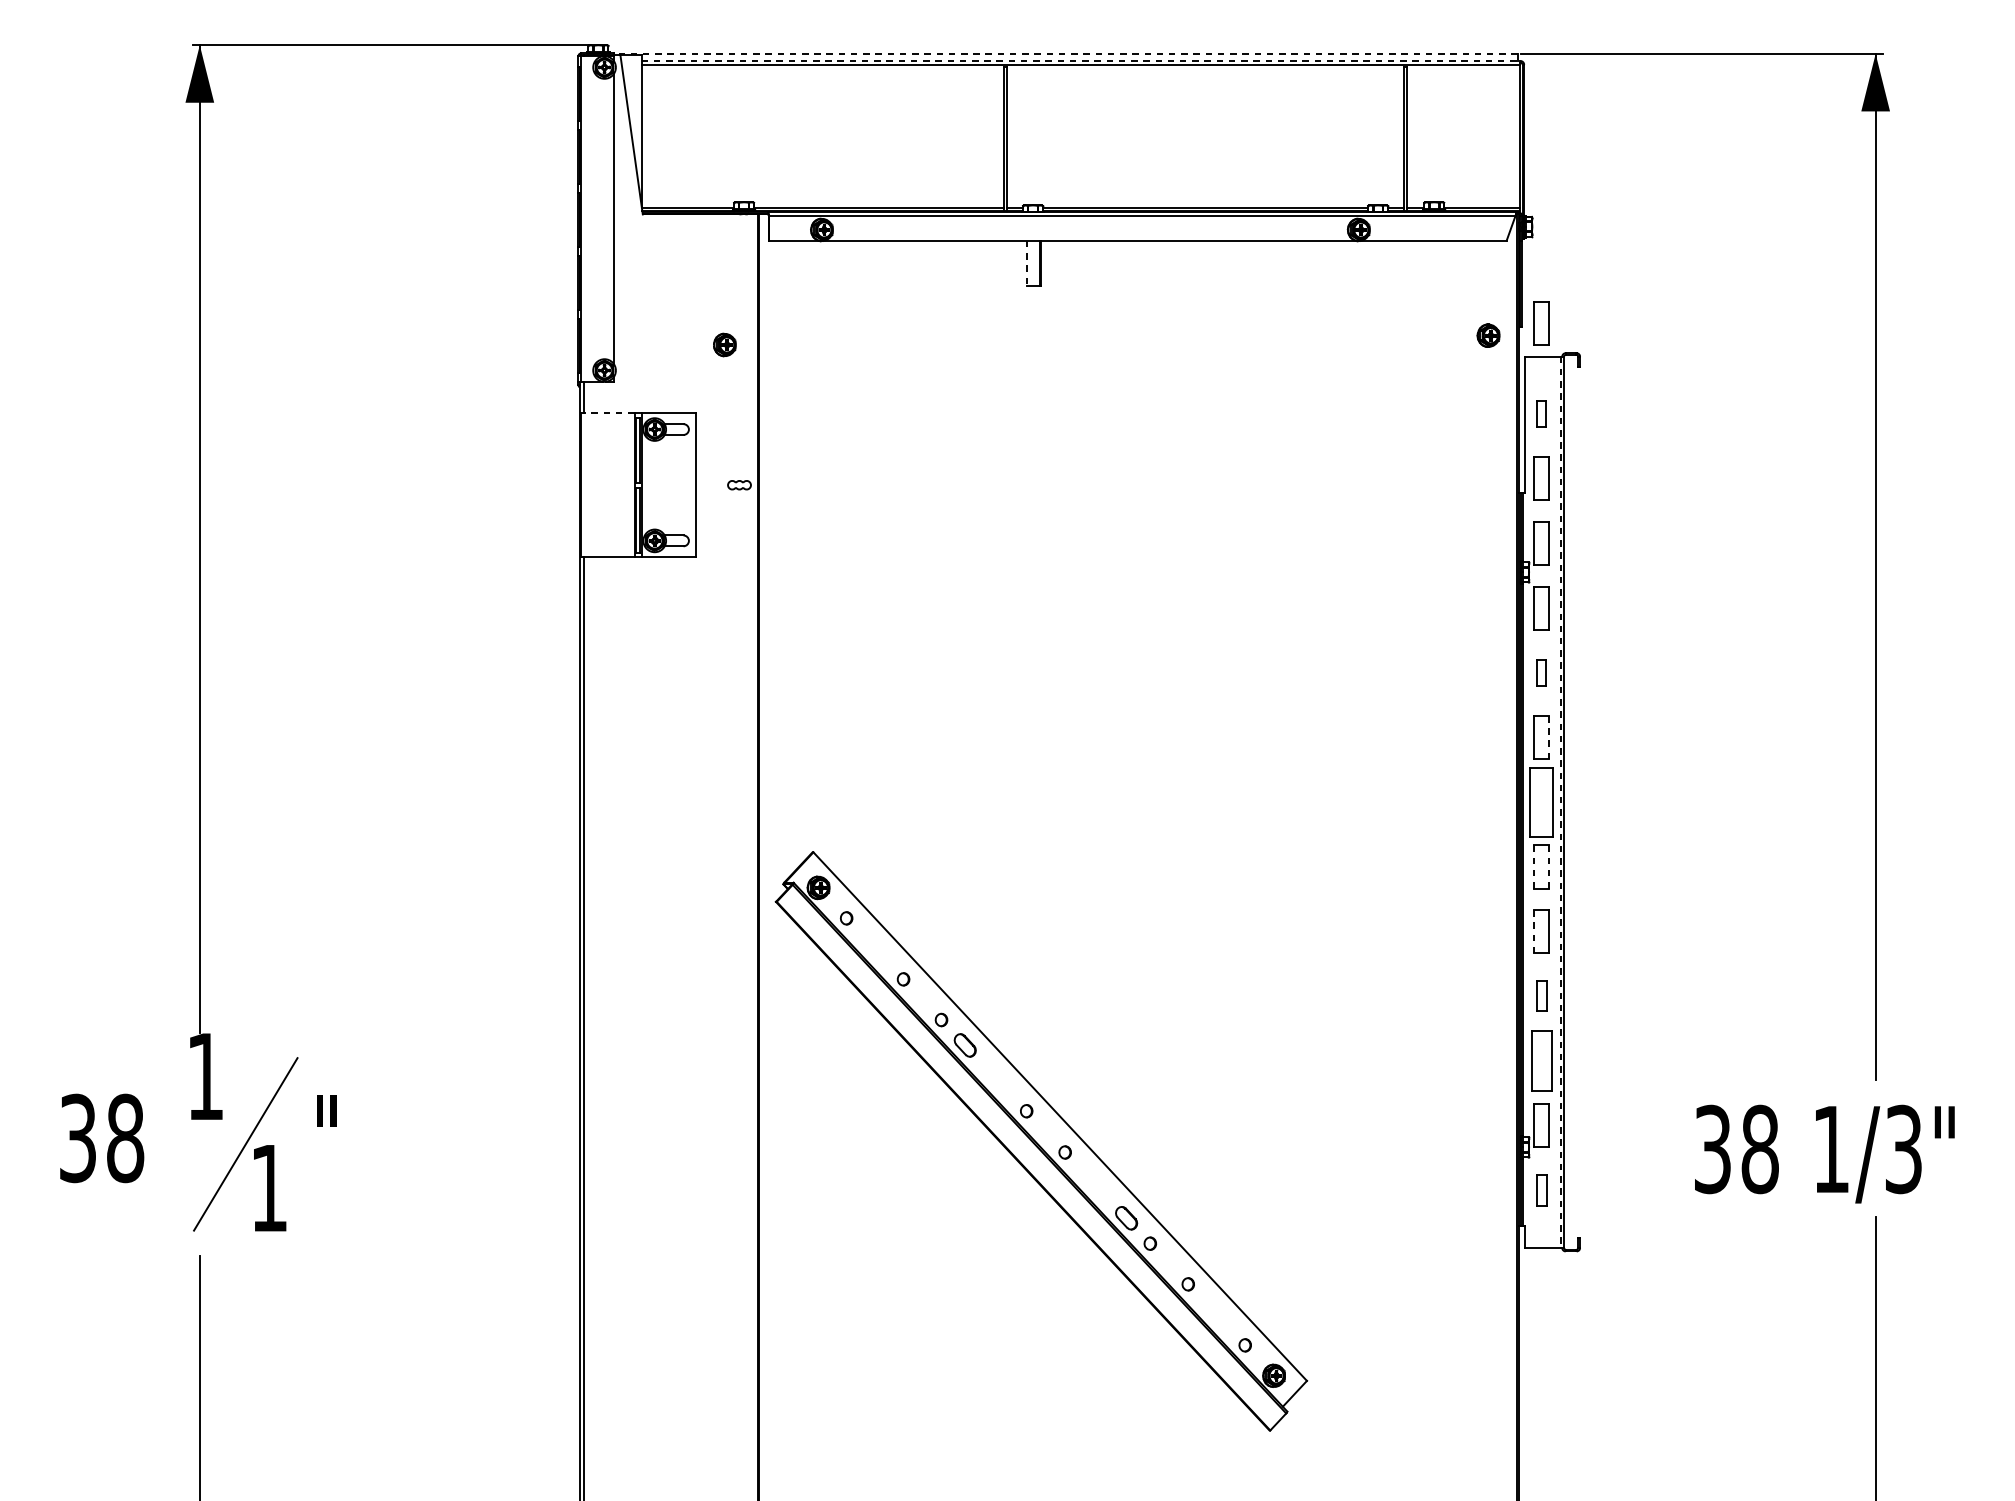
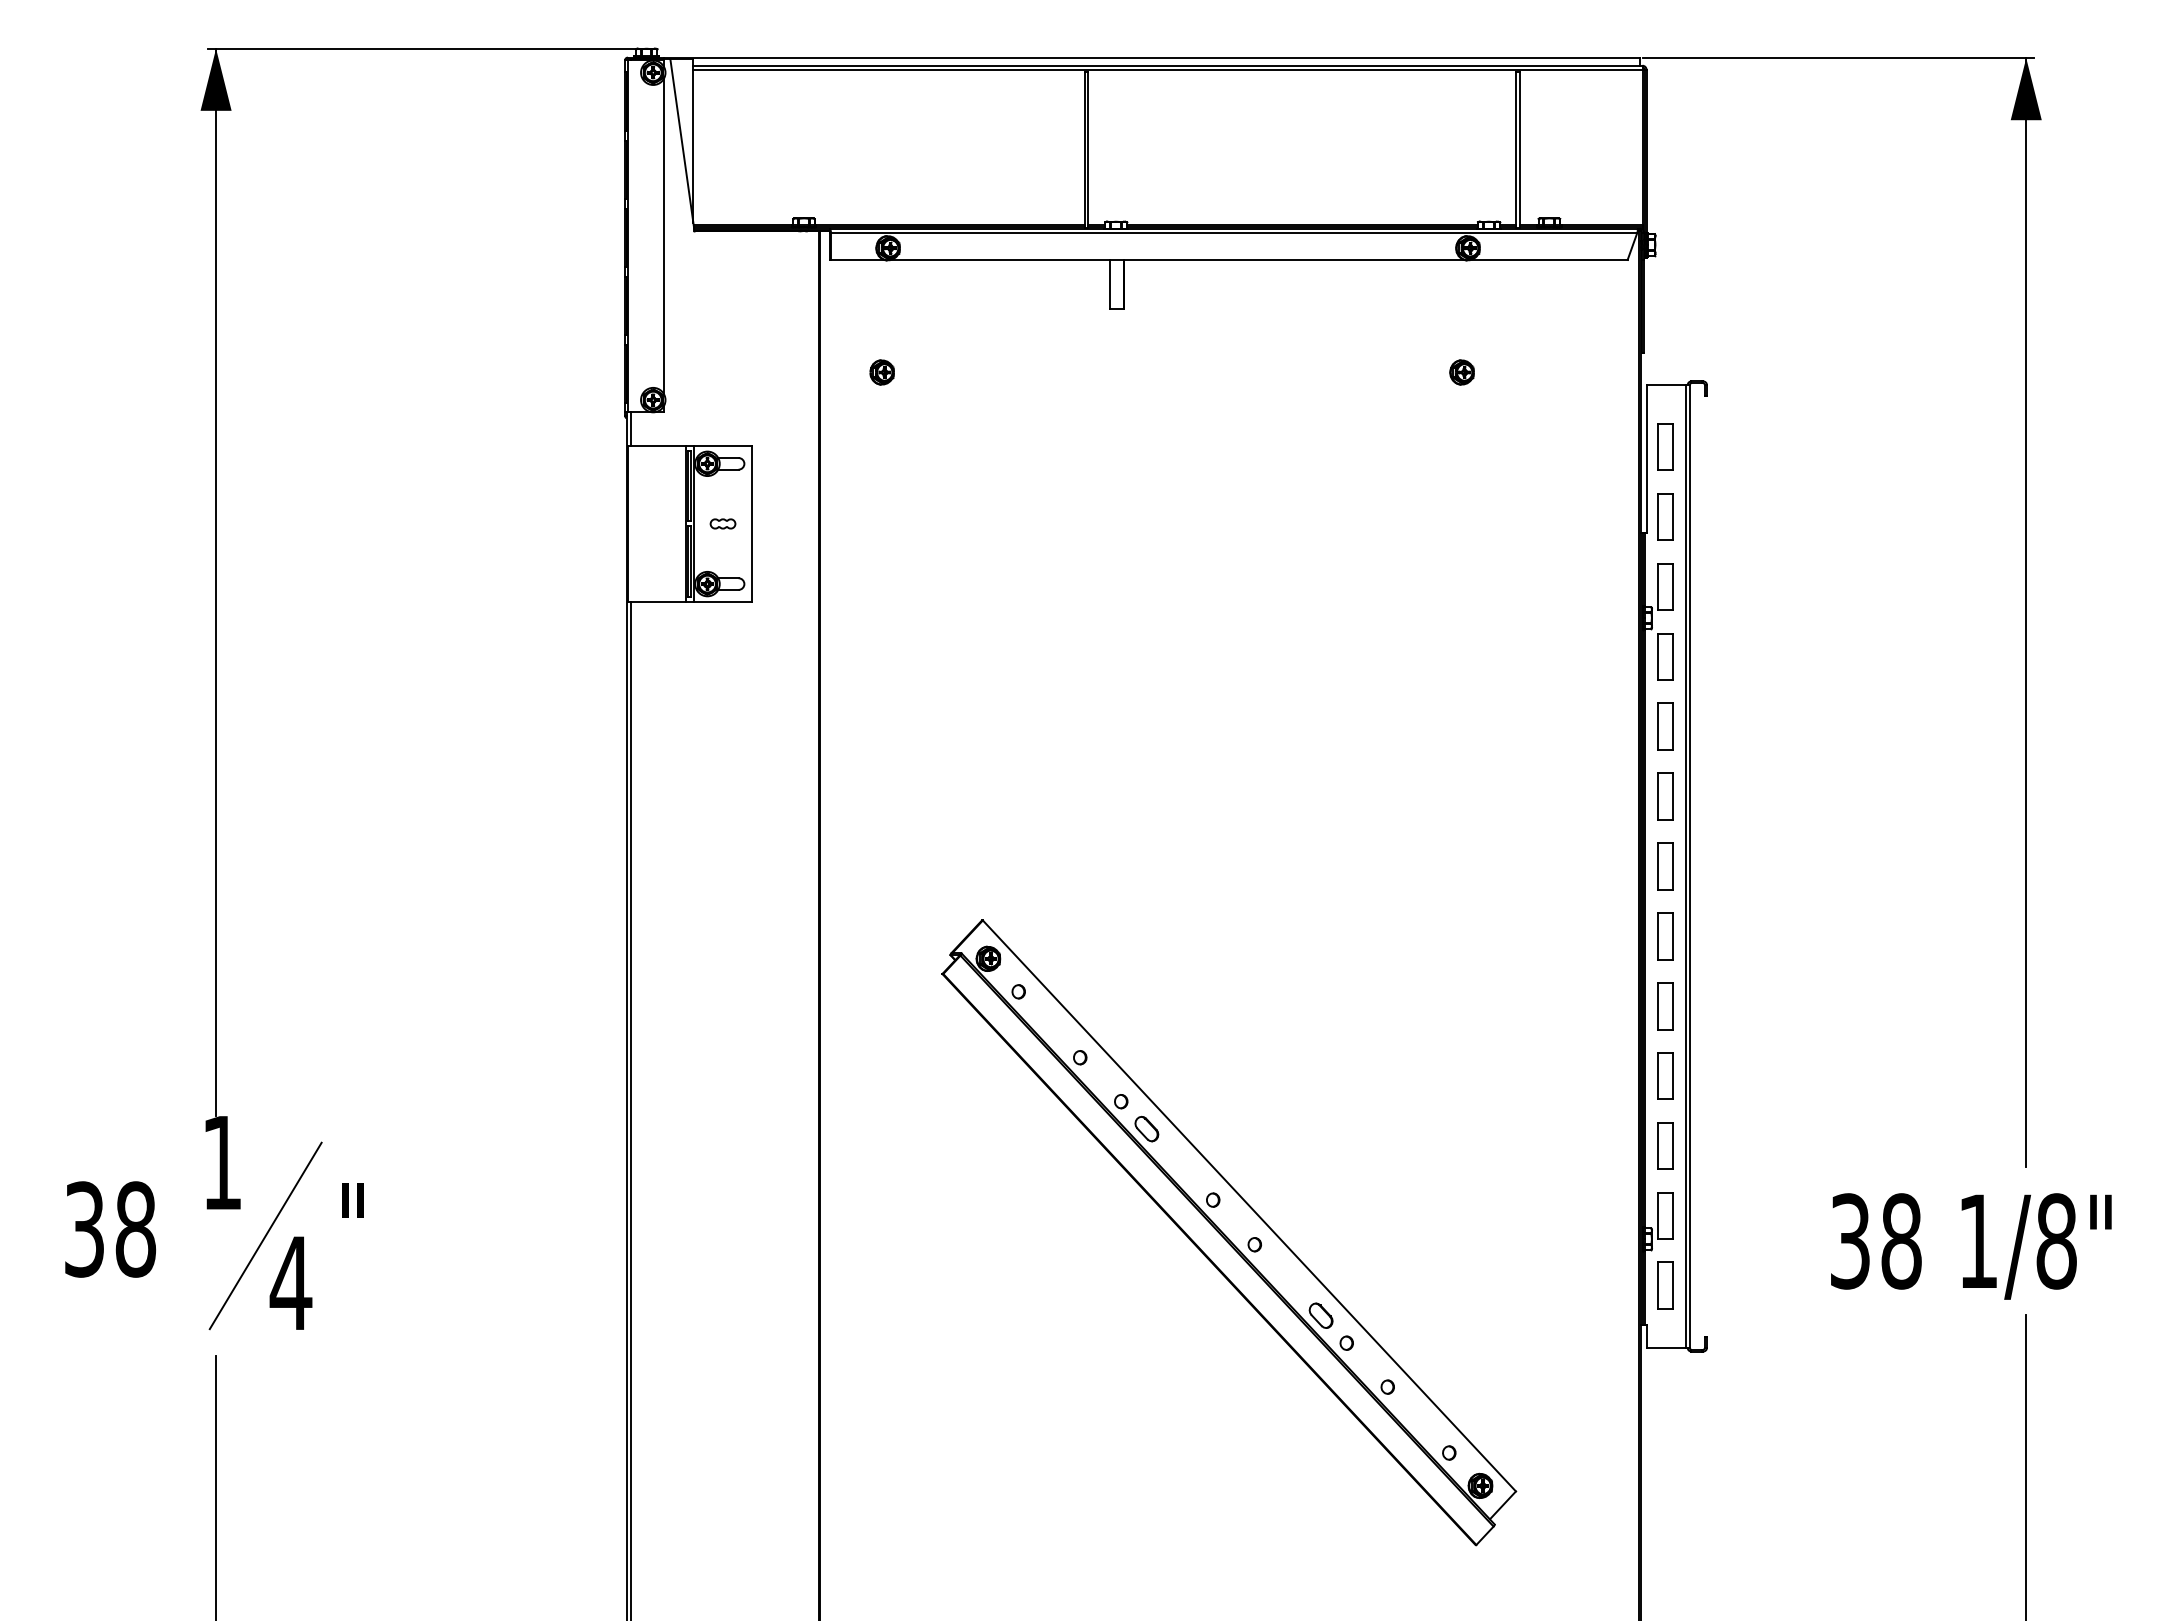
line: (1065, 54) -> (1151, 58), dashed -> solid
line: (1080, 60) -> (1167, 65), dashed -> solid
line: (1026, 263) -> (1109, 284), dashed -> solid
part: (1541, 322) -> (1665, 348), removed
part: (1487, 335) -> (1461, 372), moved
part: (724, 344) -> (881, 372), moved
line: (607, 413) -> (656, 446), dashed -> solid
part: (1541, 413) -> (1665, 446), size x1.67
part: (739, 484) -> (722, 523), moved
part: (1541, 672) -> (1665, 726), size x1.67
line: (1549, 737) -> (1673, 796), dashed -> solid
part: (1541, 802) -> (1665, 866), size x0.62
line: (1560, 802) -> (1685, 866), dashed -> solid
line: (1549, 866) -> (1673, 935), dashed -> solid
line: (1534, 867) -> (1657, 936), dashed -> solid
line: (1534, 931) -> (1657, 1006), dashed -> solid
part: (1541, 995) -> (1665, 1075), size x1.43
part: (1541, 1060) -> (1665, 1145), size x0.71
part: (1041, 1141) -> (1229, 1232), moved
text: (1903, 1149) -> (2056, 1241), 1/3" -> 1/8"
text: (268, 1187) -> (290, 1282), 1 -> 4
part: (1541, 1190) -> (1665, 1285), size x1.43

